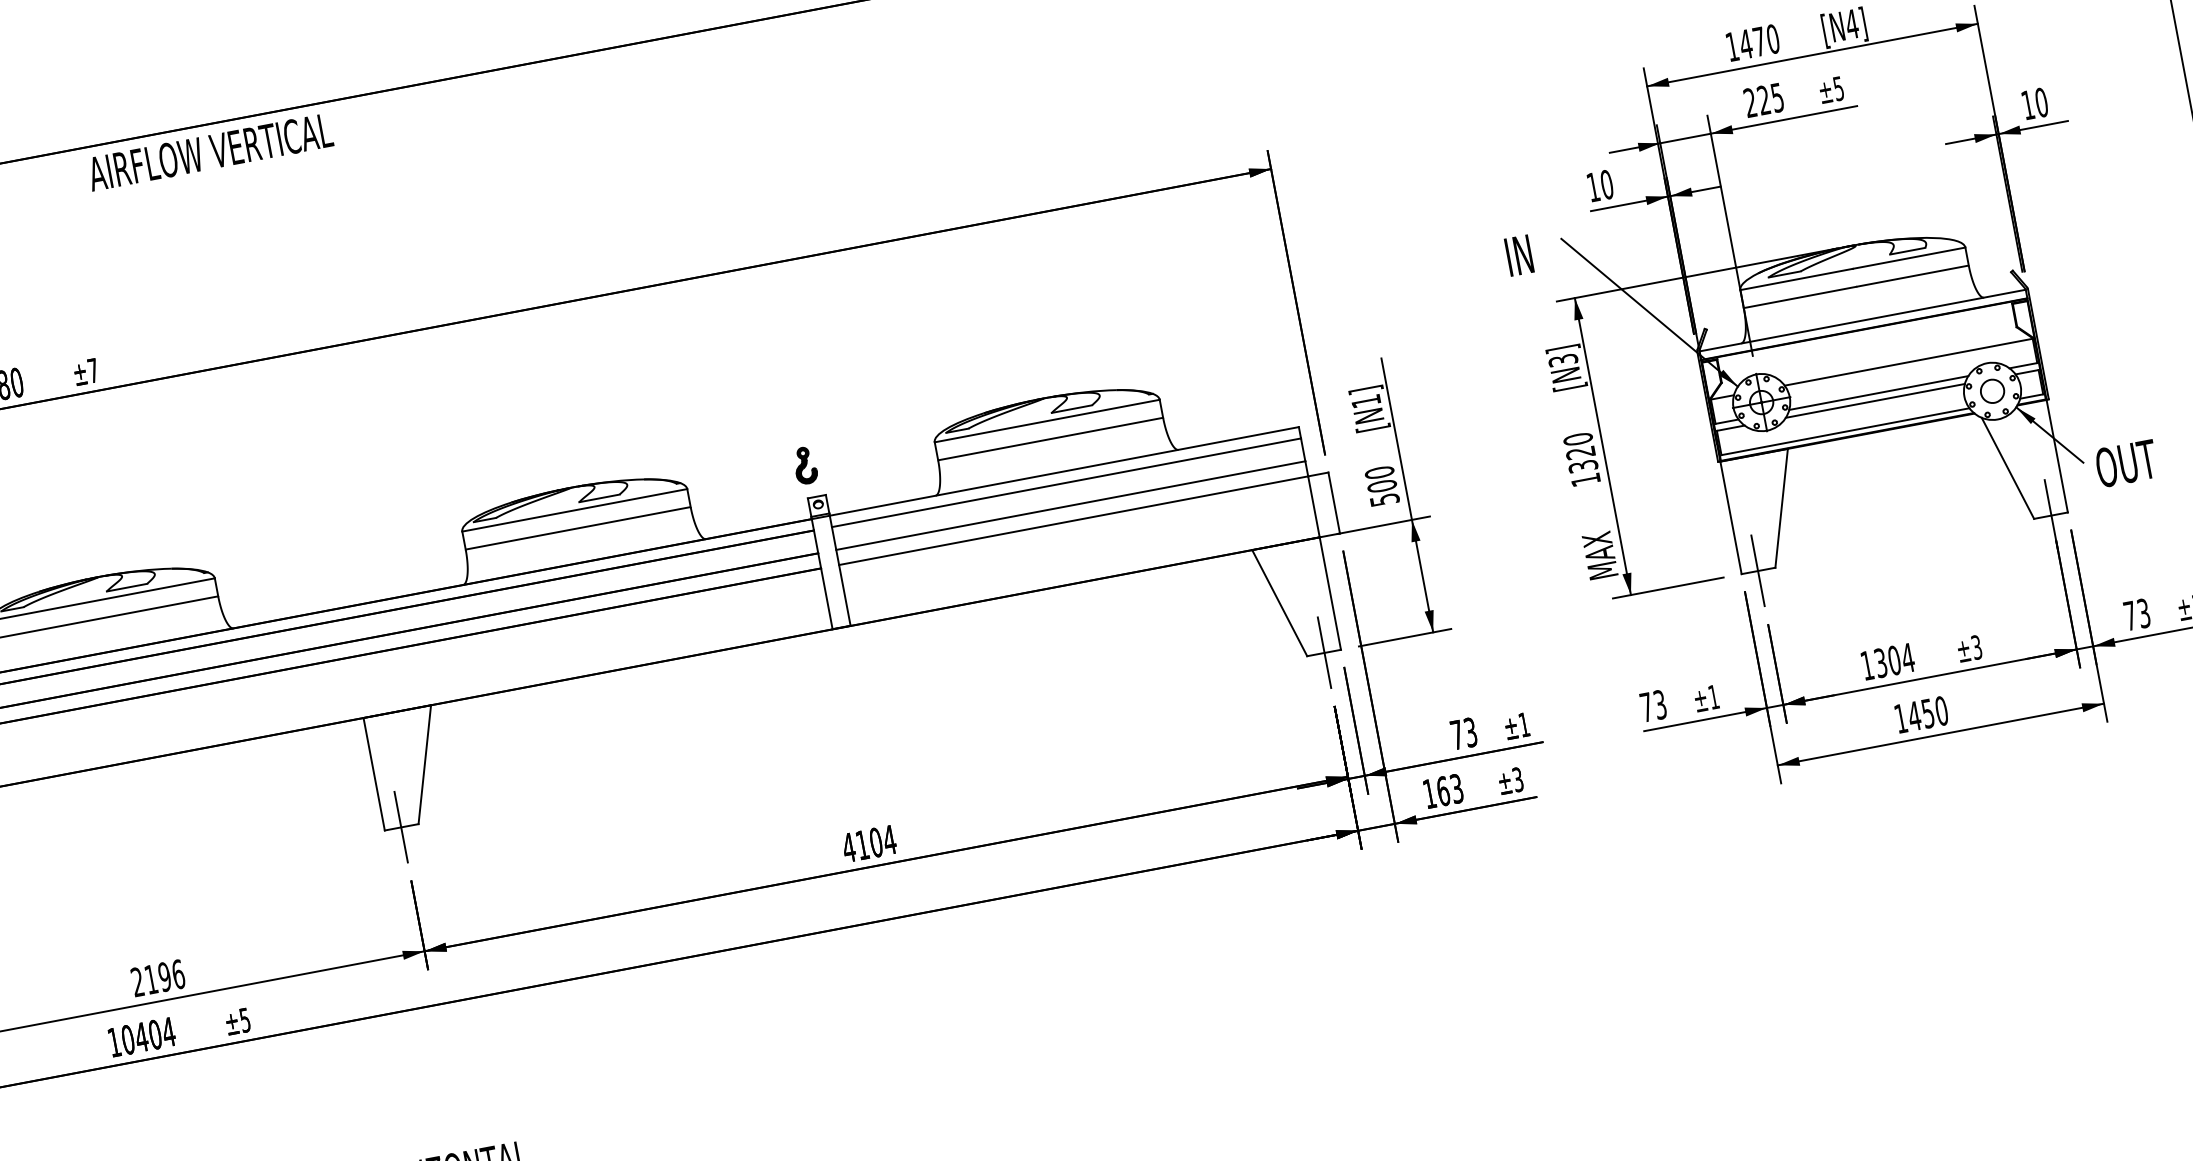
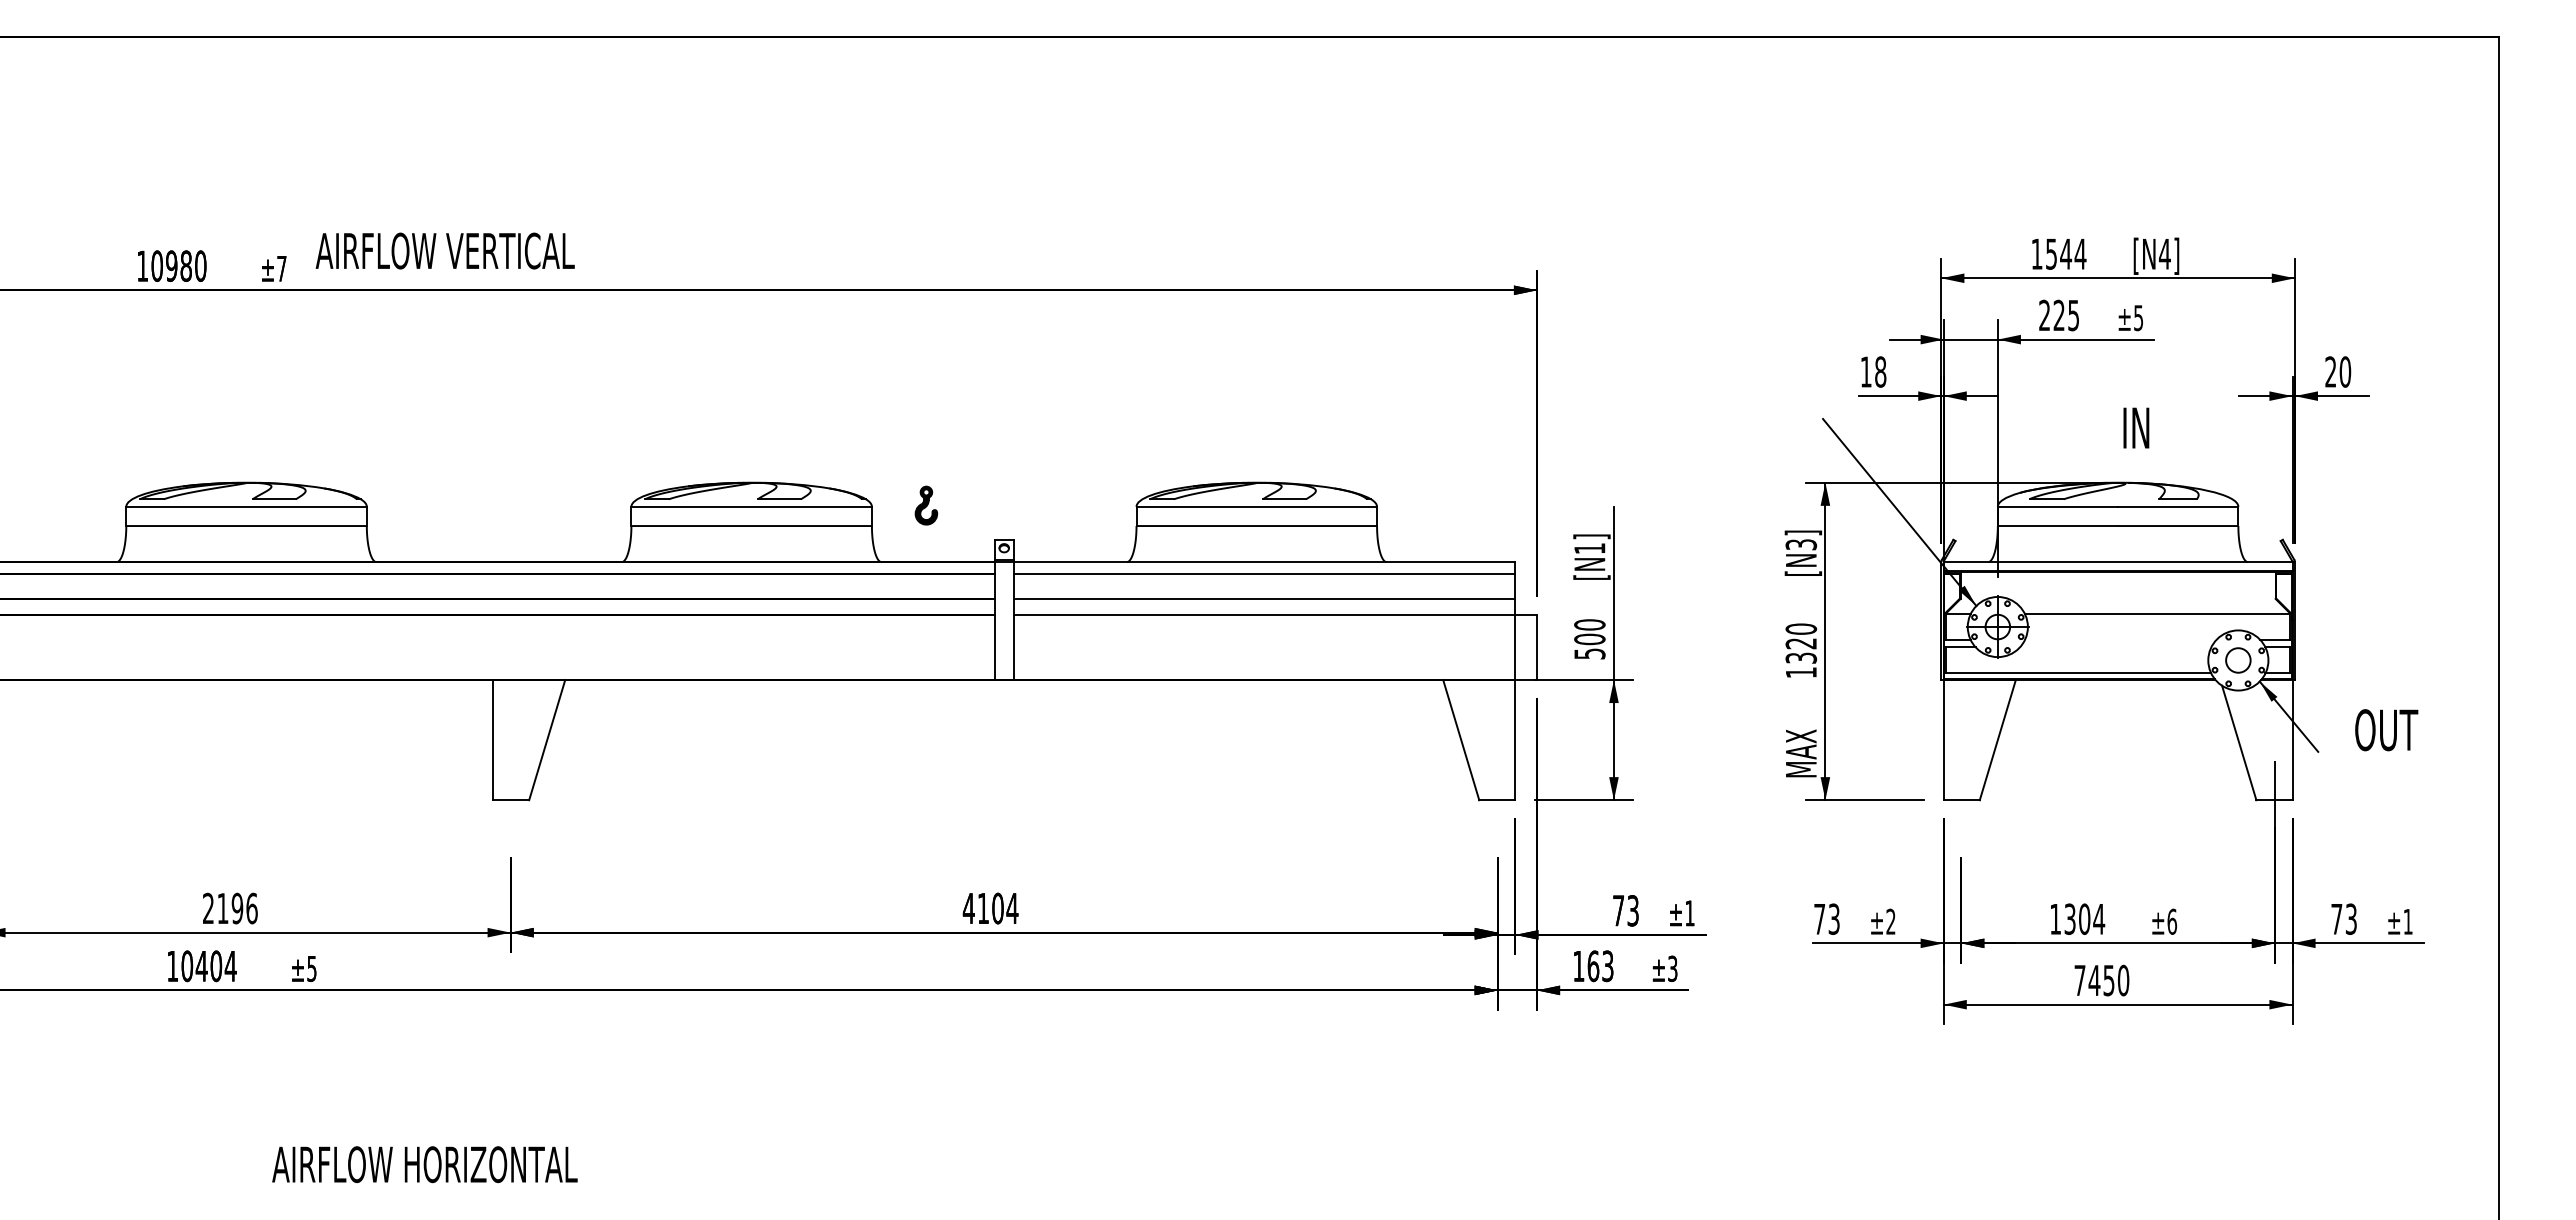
text: (1758, 41) -> (2065, 253), 1470 -> 1544
text: (2027, 104) -> (2330, 371), 10 -> 20
text: (209, 151) -> (444, 250), moved
text: (1606, 185) -> (1880, 372), 10 -> 18
text: (1519, 255) -> (2136, 427), moved
line: (1878, 393) -> (2120, 640), removed
line: (1875, 400) -> (2115, 647), removed
text: (2126, 463) -> (2386, 730), moved
part: (805, 465) -> (926, 505), moved
line: (1758, 570) -> (1961, 799), removed
text: (1977, 647) -> (2172, 921), ±3 -> ±6
line: (1324, 652) -> (1497, 799), removed
text: (1713, 696) -> (1890, 921), ±1 -> ±2
text: (1900, 718) -> (2079, 980), 1450 -> 7450
line: (400, 826) -> (510, 799), removed

